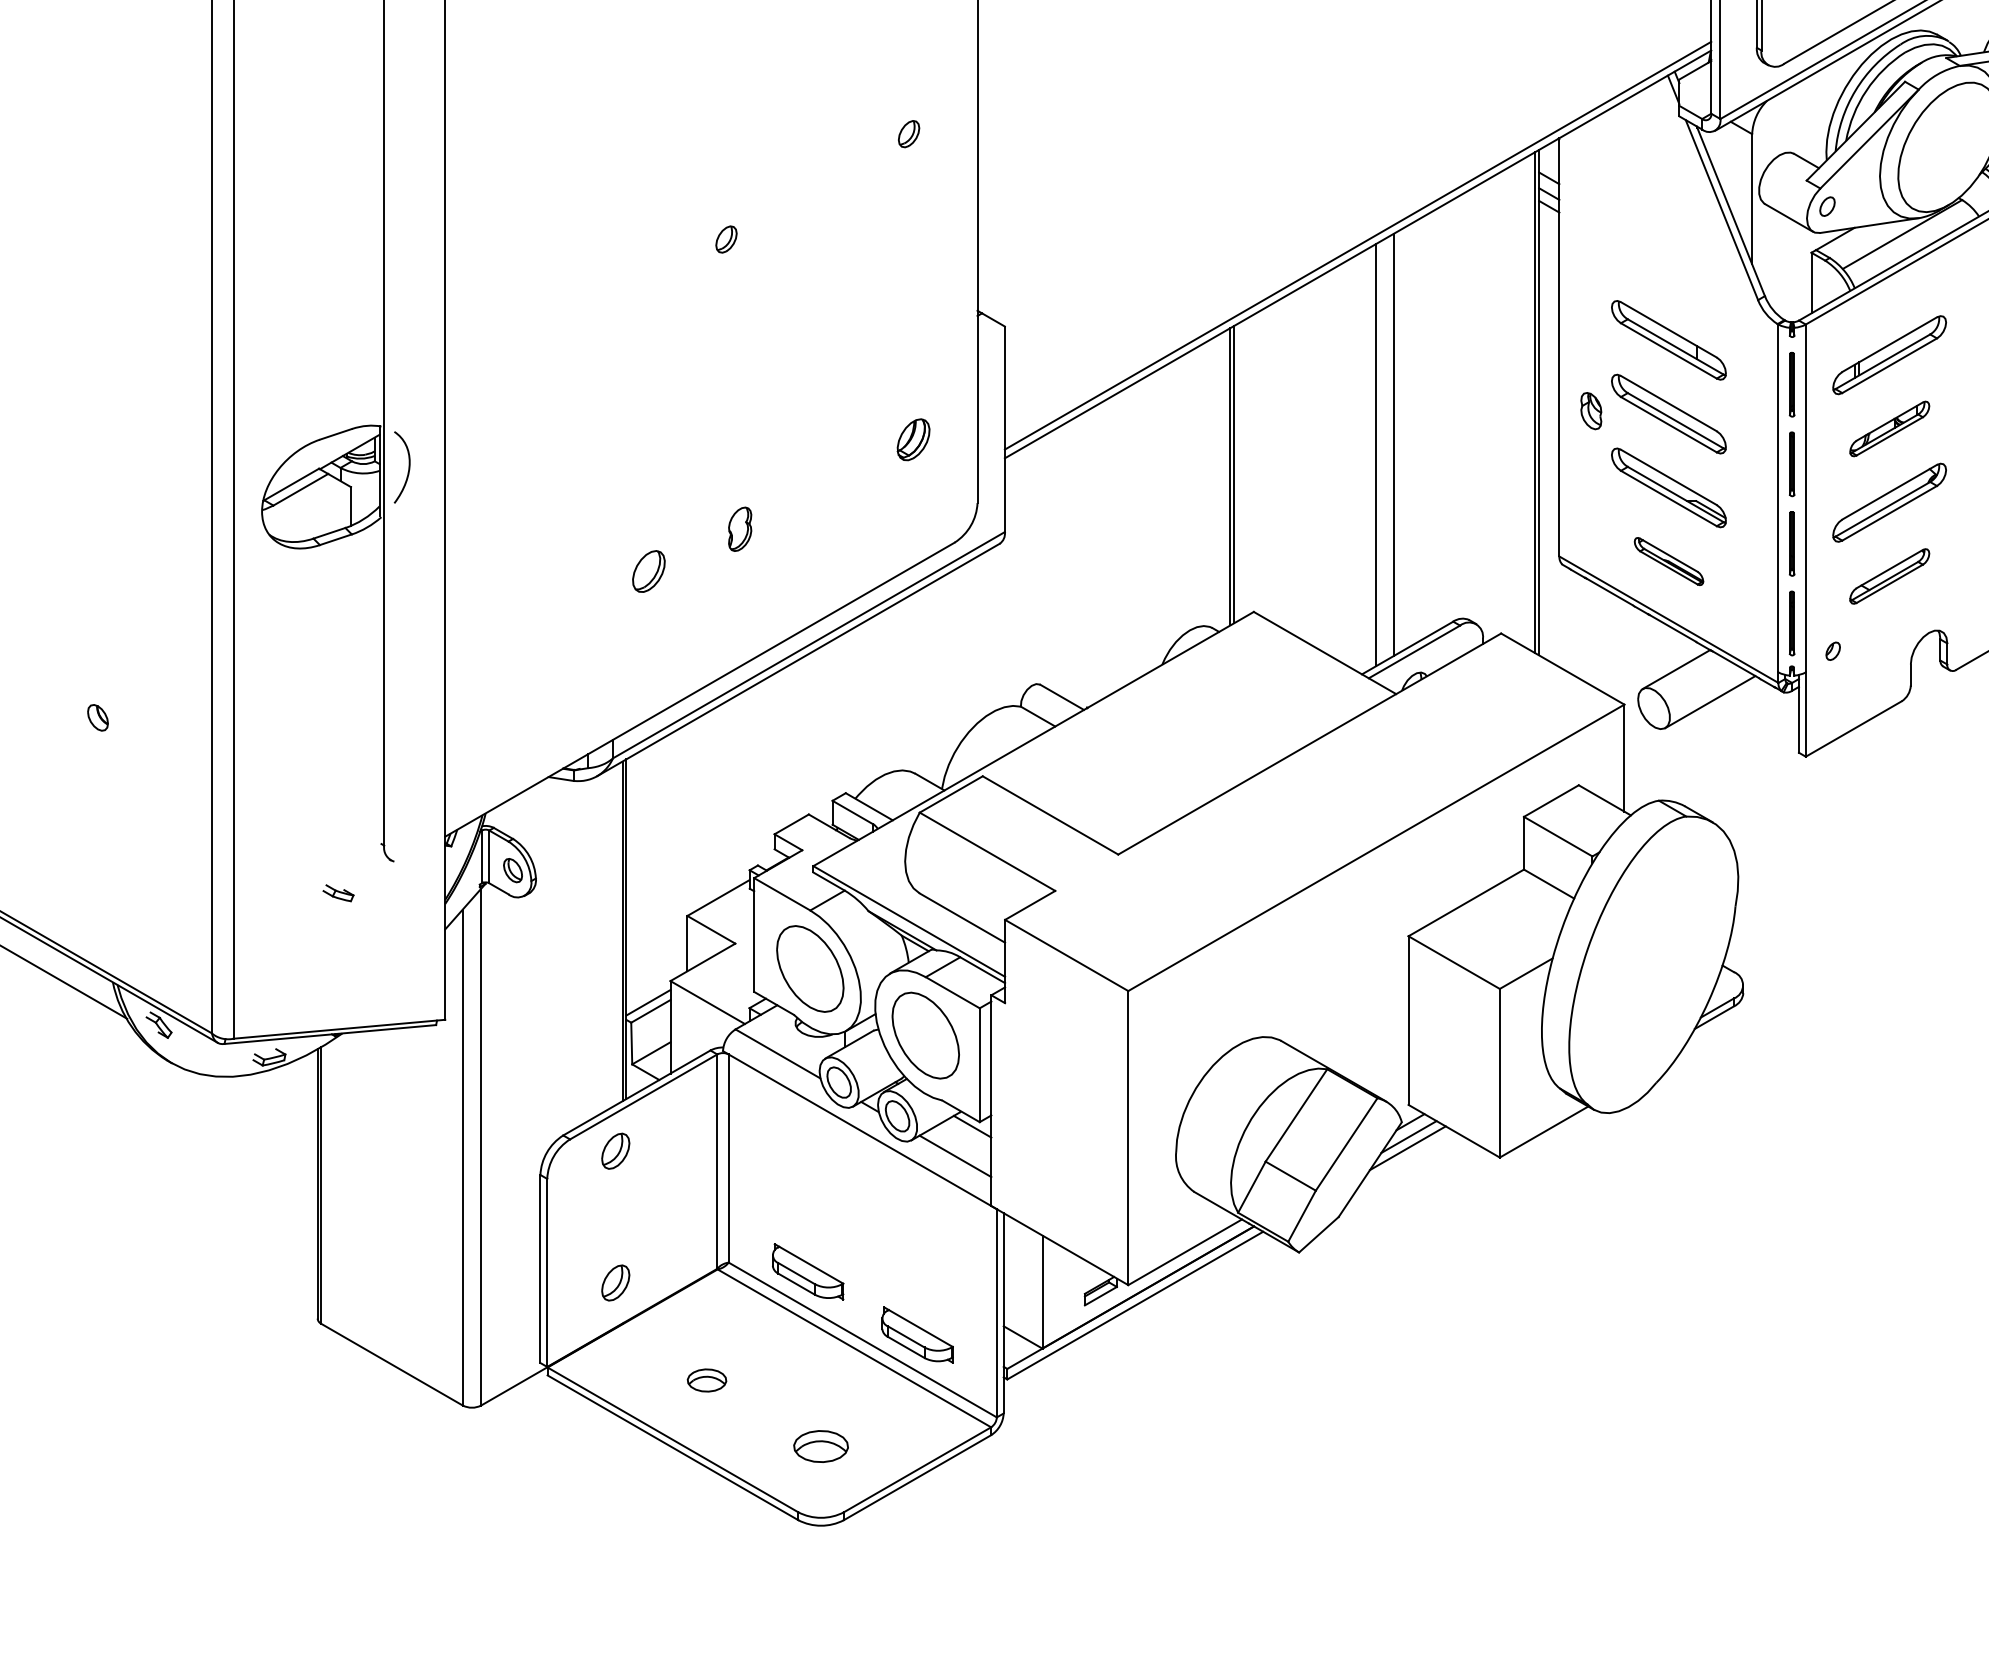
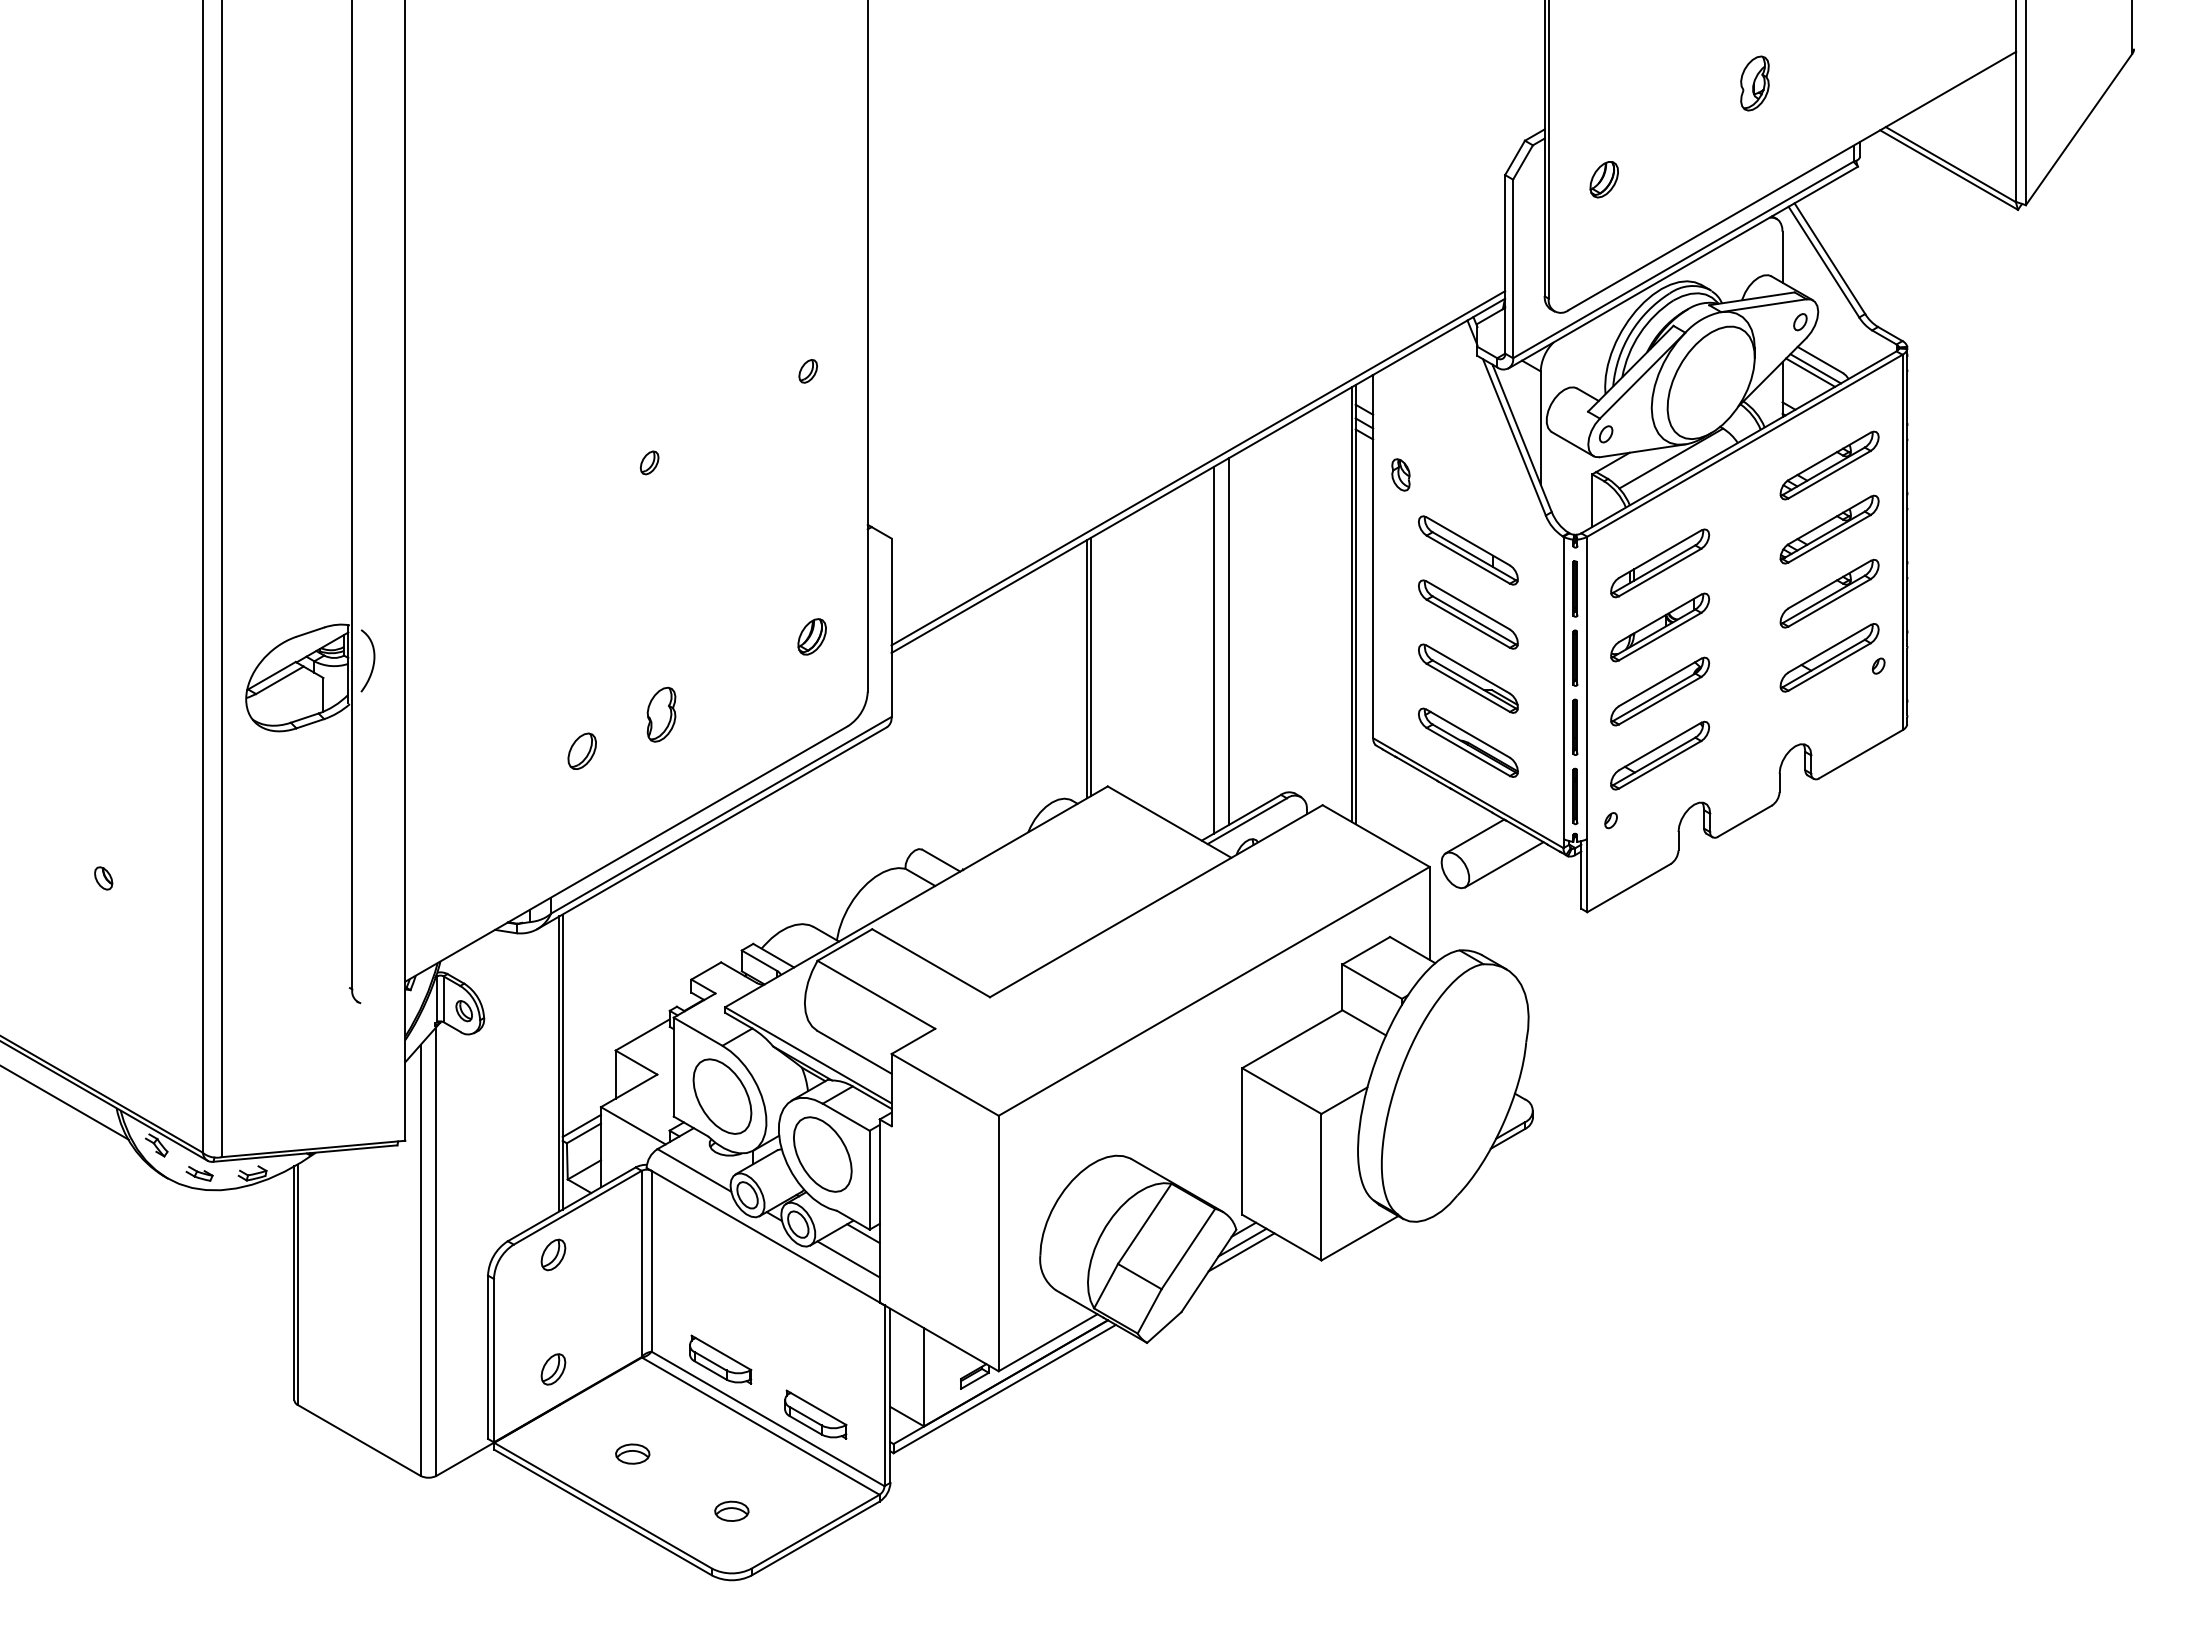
part: (1590, 410) -> (1400, 474), moved
part: (1890, 428) -> (1660, 627), size x1.43
part: (740, 529) -> (661, 714), size x1.43
part: (1669, 561) -> (1468, 742), size x1.67
part: (1890, 576) -> (1660, 755), size x1.43
part: (338, 892) -> (199, 1173), moved
part: (820, 1445) -> (731, 1510), size x0.71

